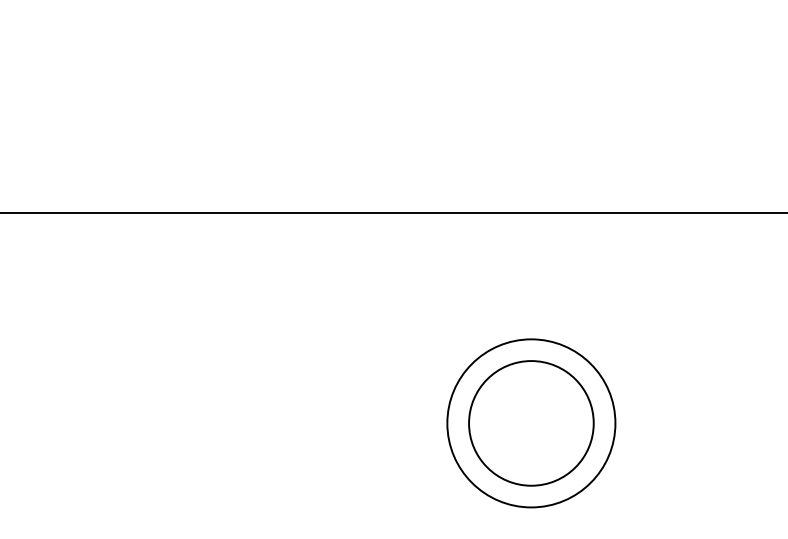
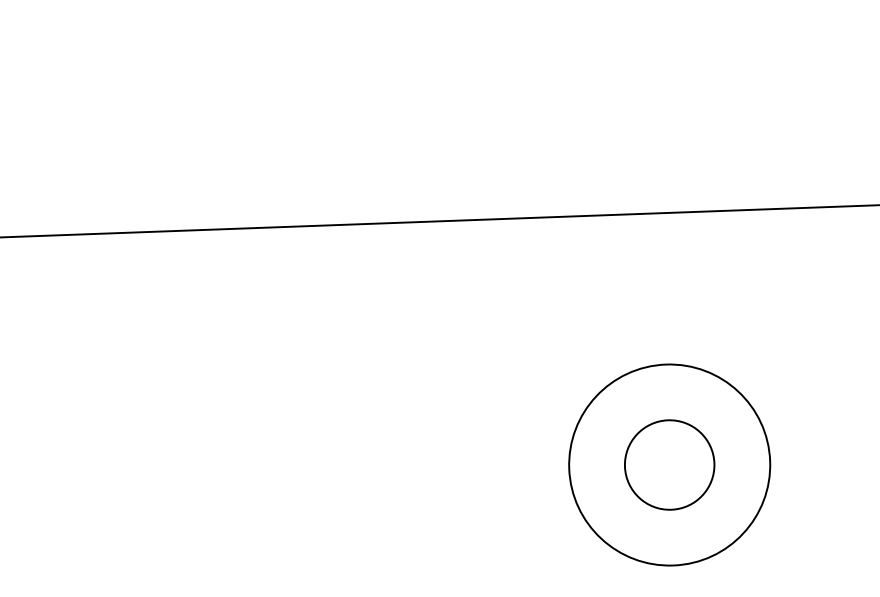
circle: (531, 423) -> (669, 465), size x0.6

